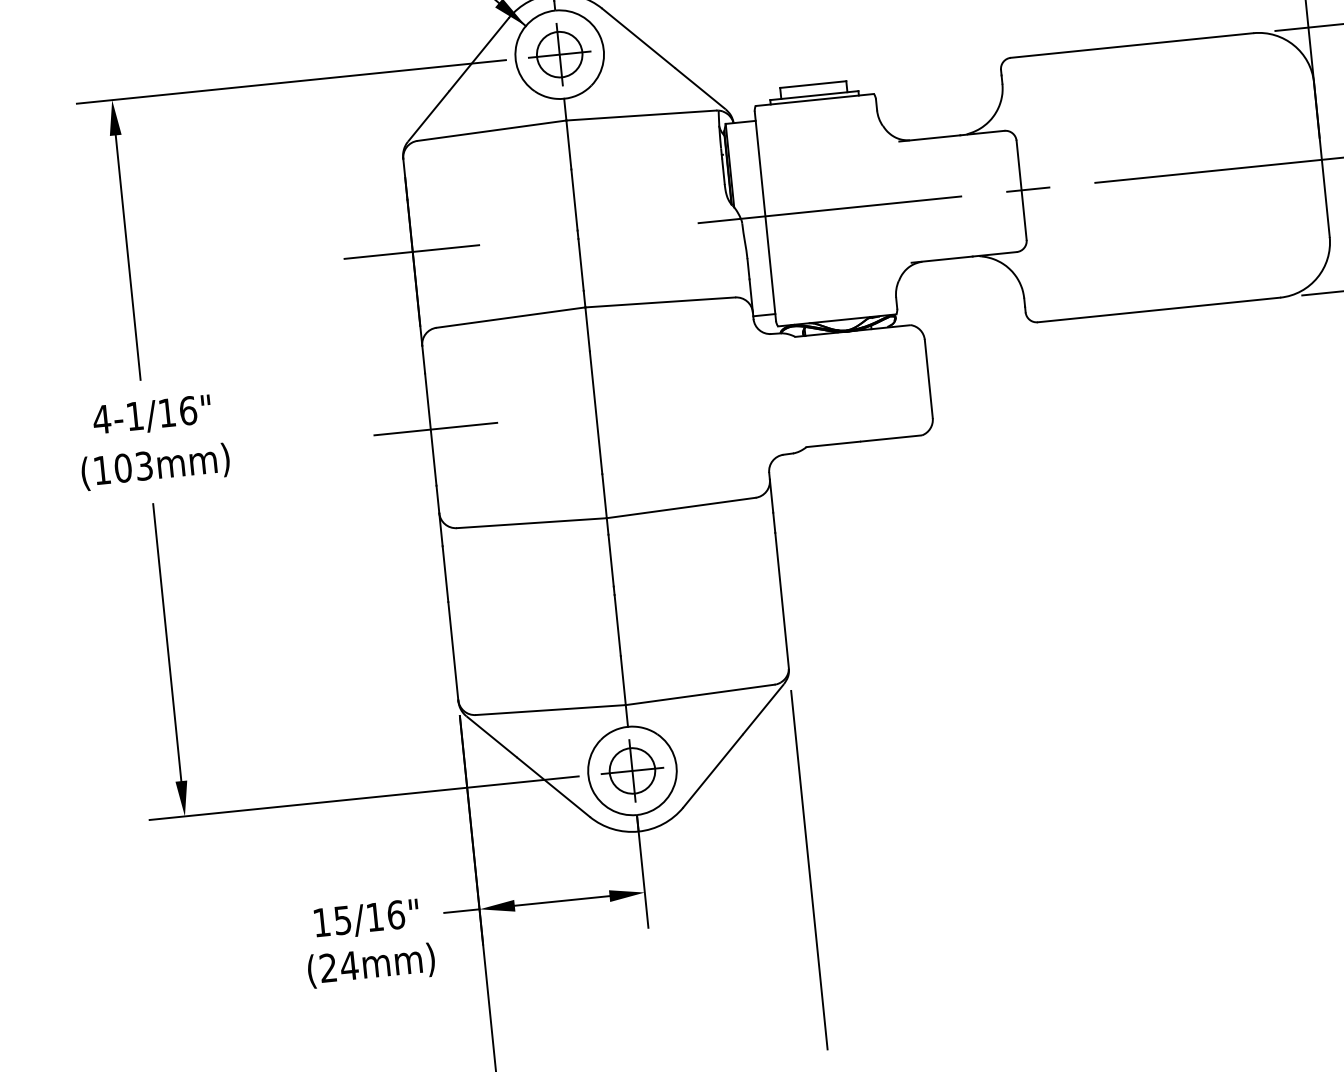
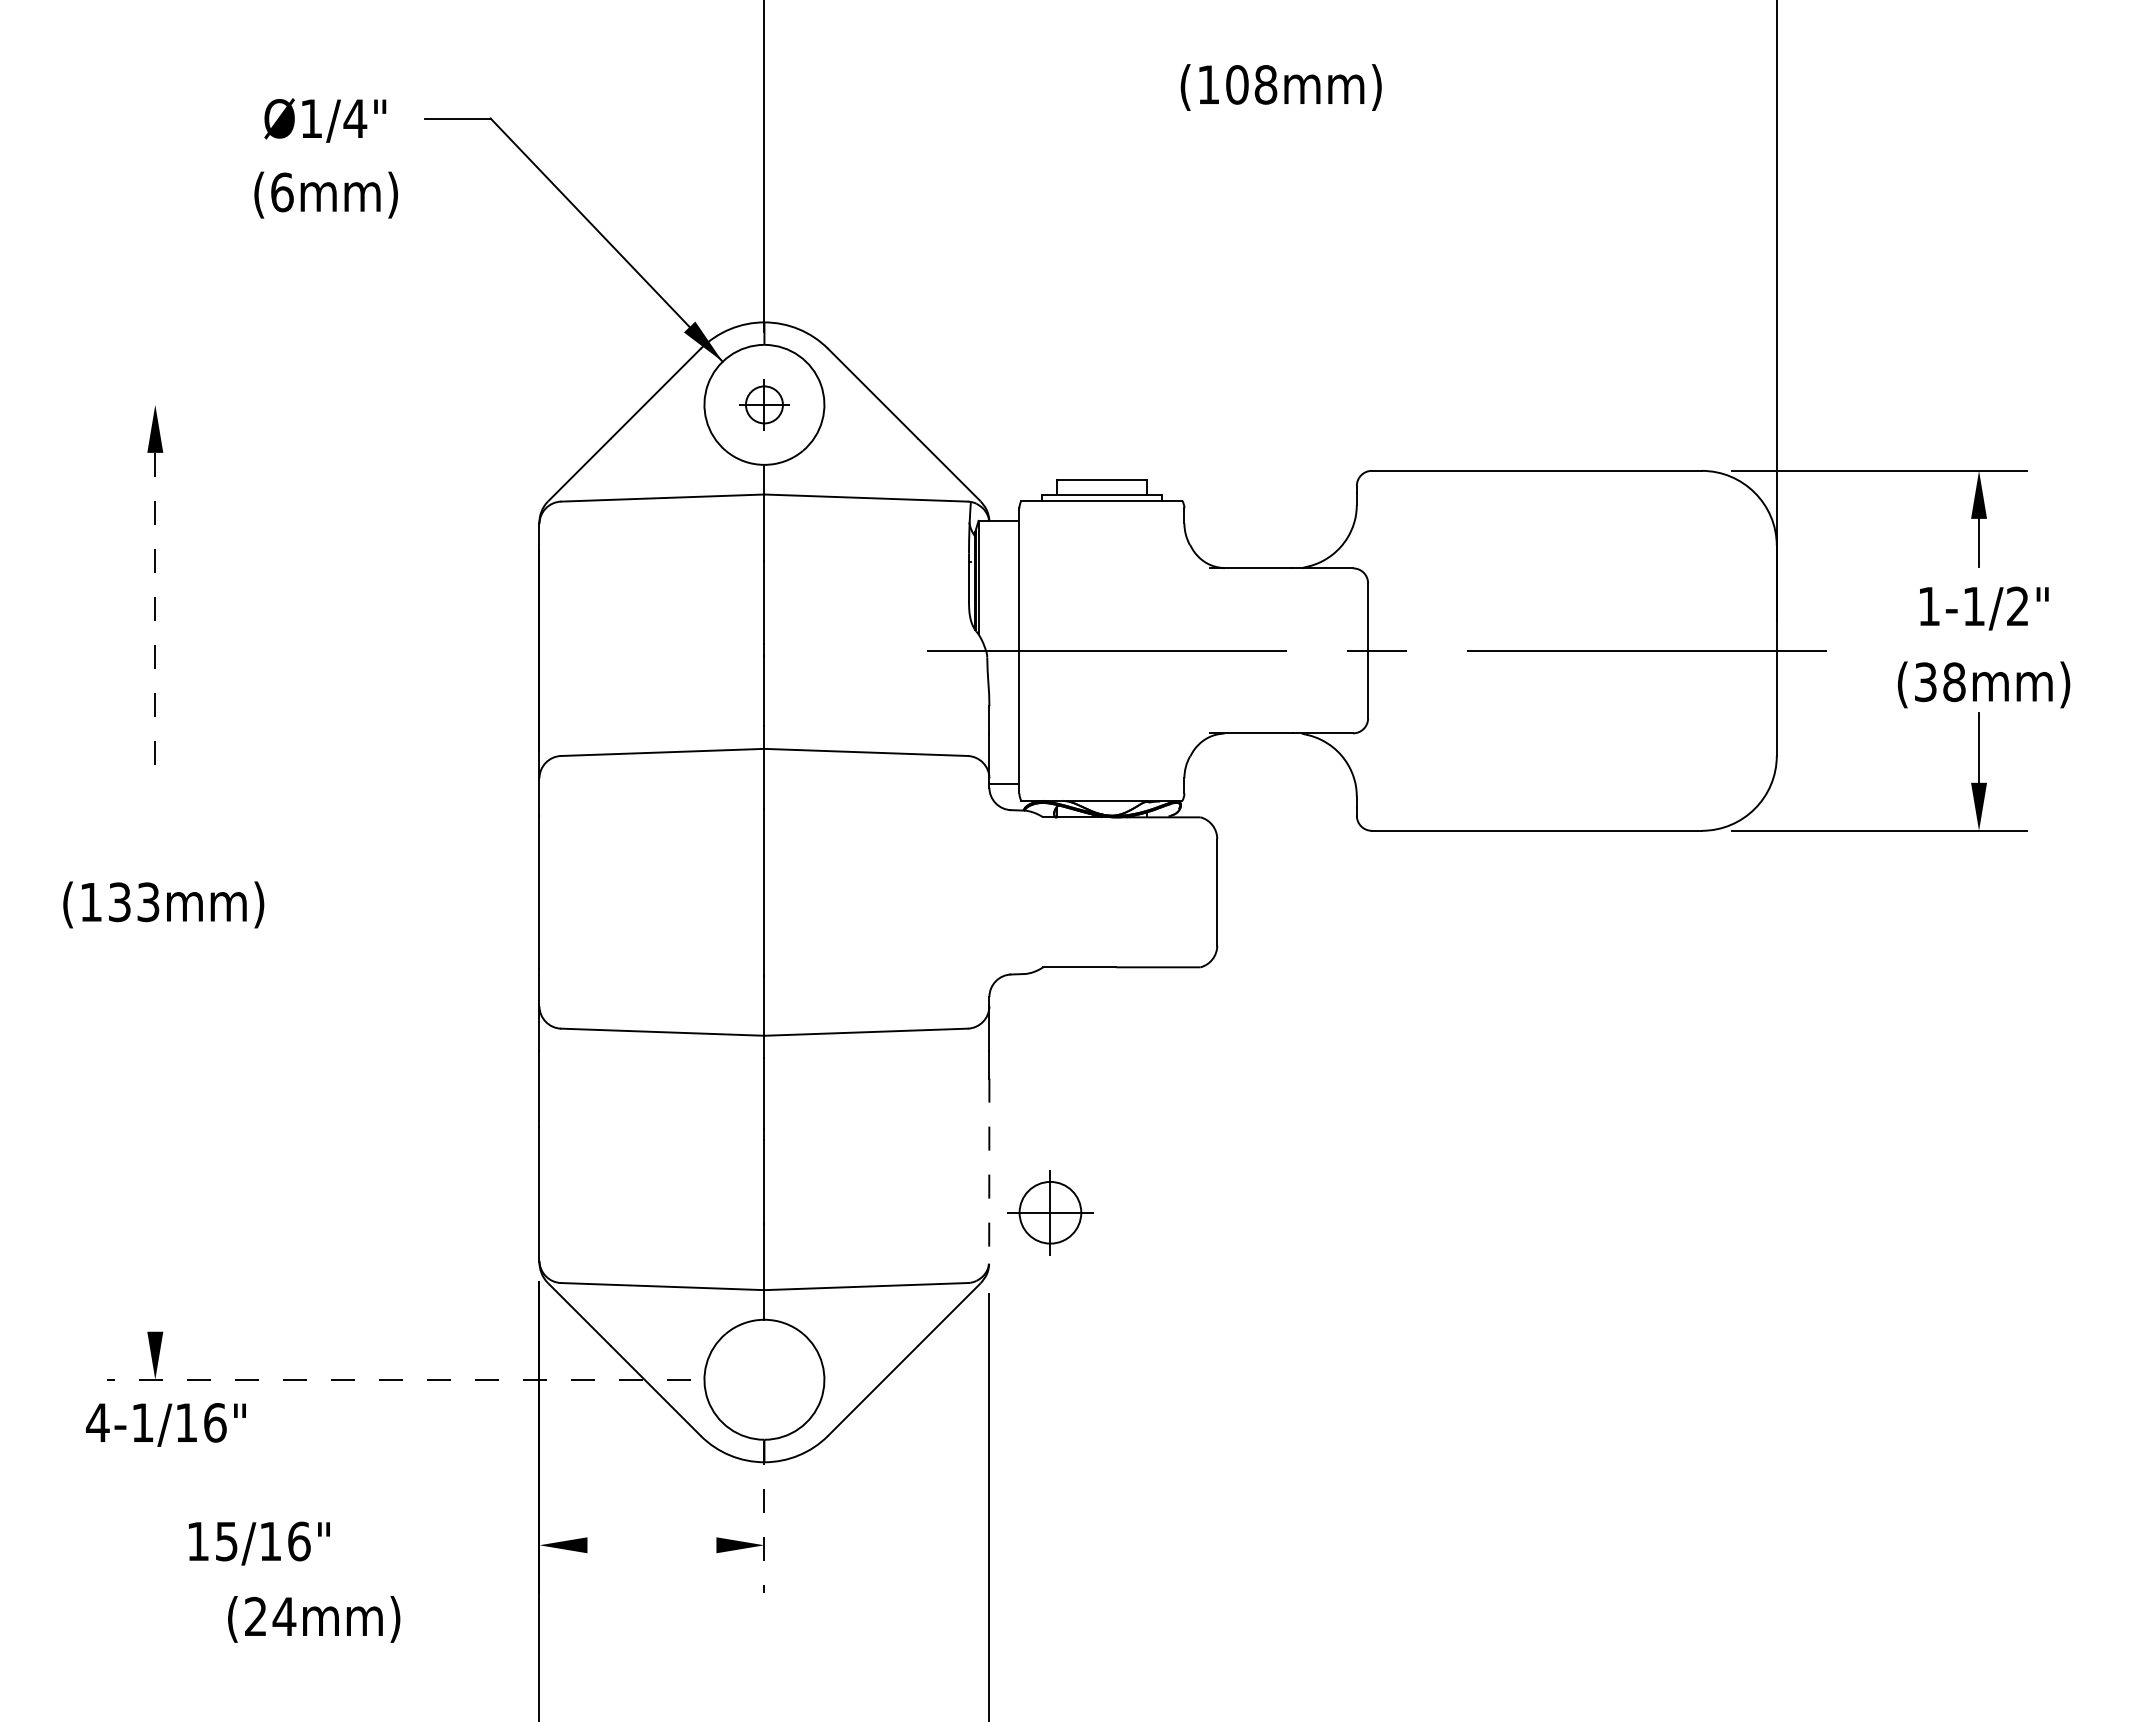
part: (559, 54) -> (764, 404), size x0.6
line: (291, 81) -> (399, 404), removed
line: (412, 251) -> (538, 650), removed
line: (128, 257) -> (155, 619), solid -> dashed
text: (151, 415) -> (165, 1424), moved
line: (435, 429) -> (546, 892), removed
text: (123, 468) -> (119, 902), (103mm) -> (133mm)
line: (782, 601) -> (989, 1171), solid -> dashed
line: (167, 642) -> (155, 1142), removed
part: (632, 770) -> (1050, 1212), moved
line: (364, 797) -> (399, 1379), solid -> dashed
line: (642, 872) -> (764, 1517), solid -> dashed
line: (561, 901) -> (651, 1545), removed
line: (461, 911) -> (515, 1545), removed
text: (367, 919) -> (259, 1543), moved
text: (371, 965) -> (314, 1619), moved

